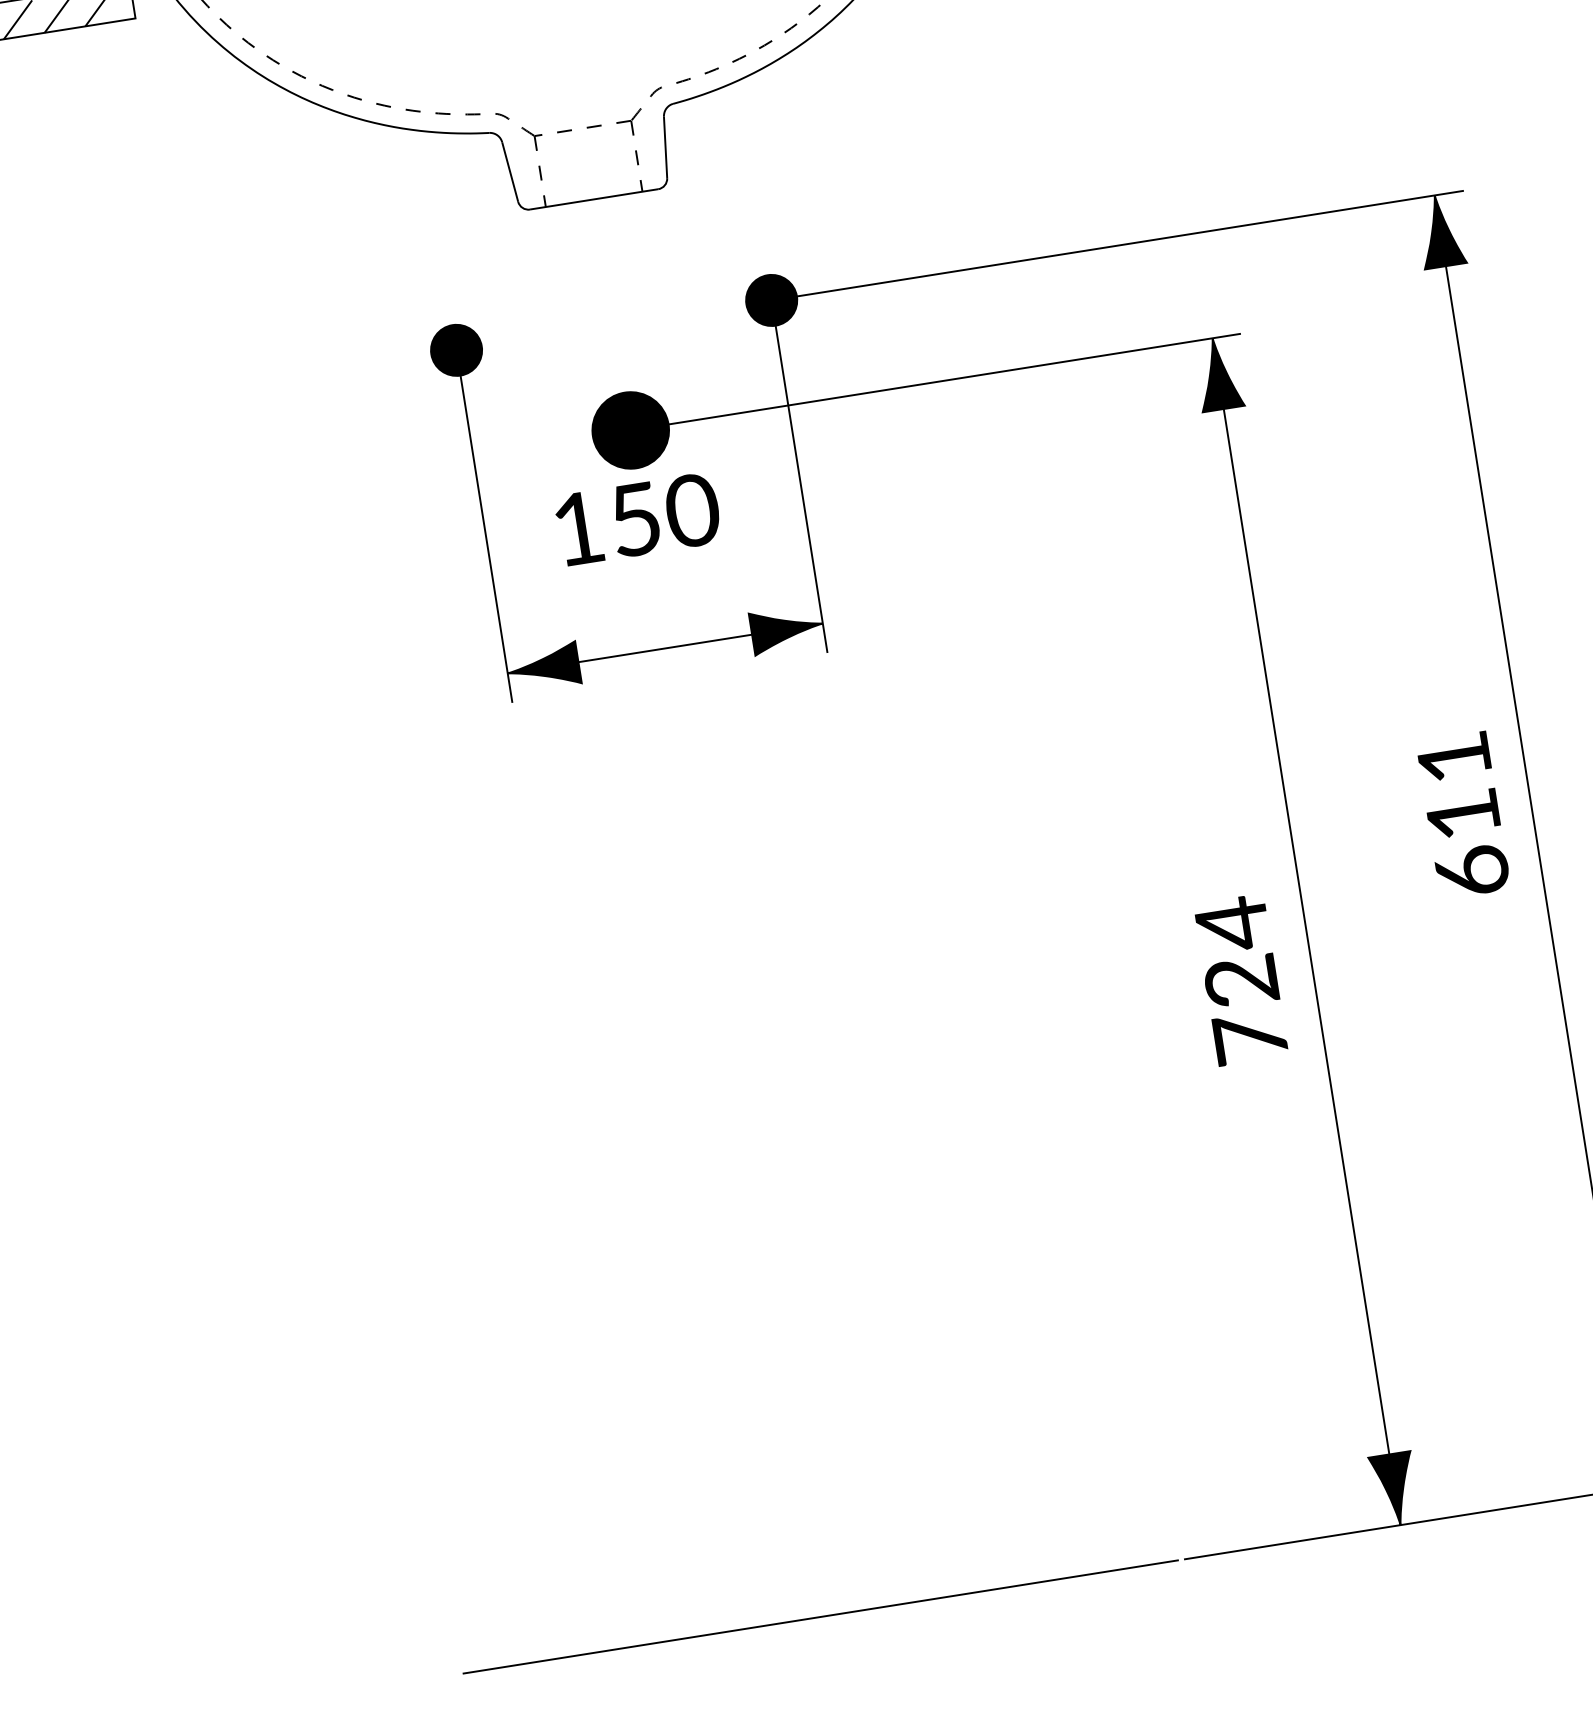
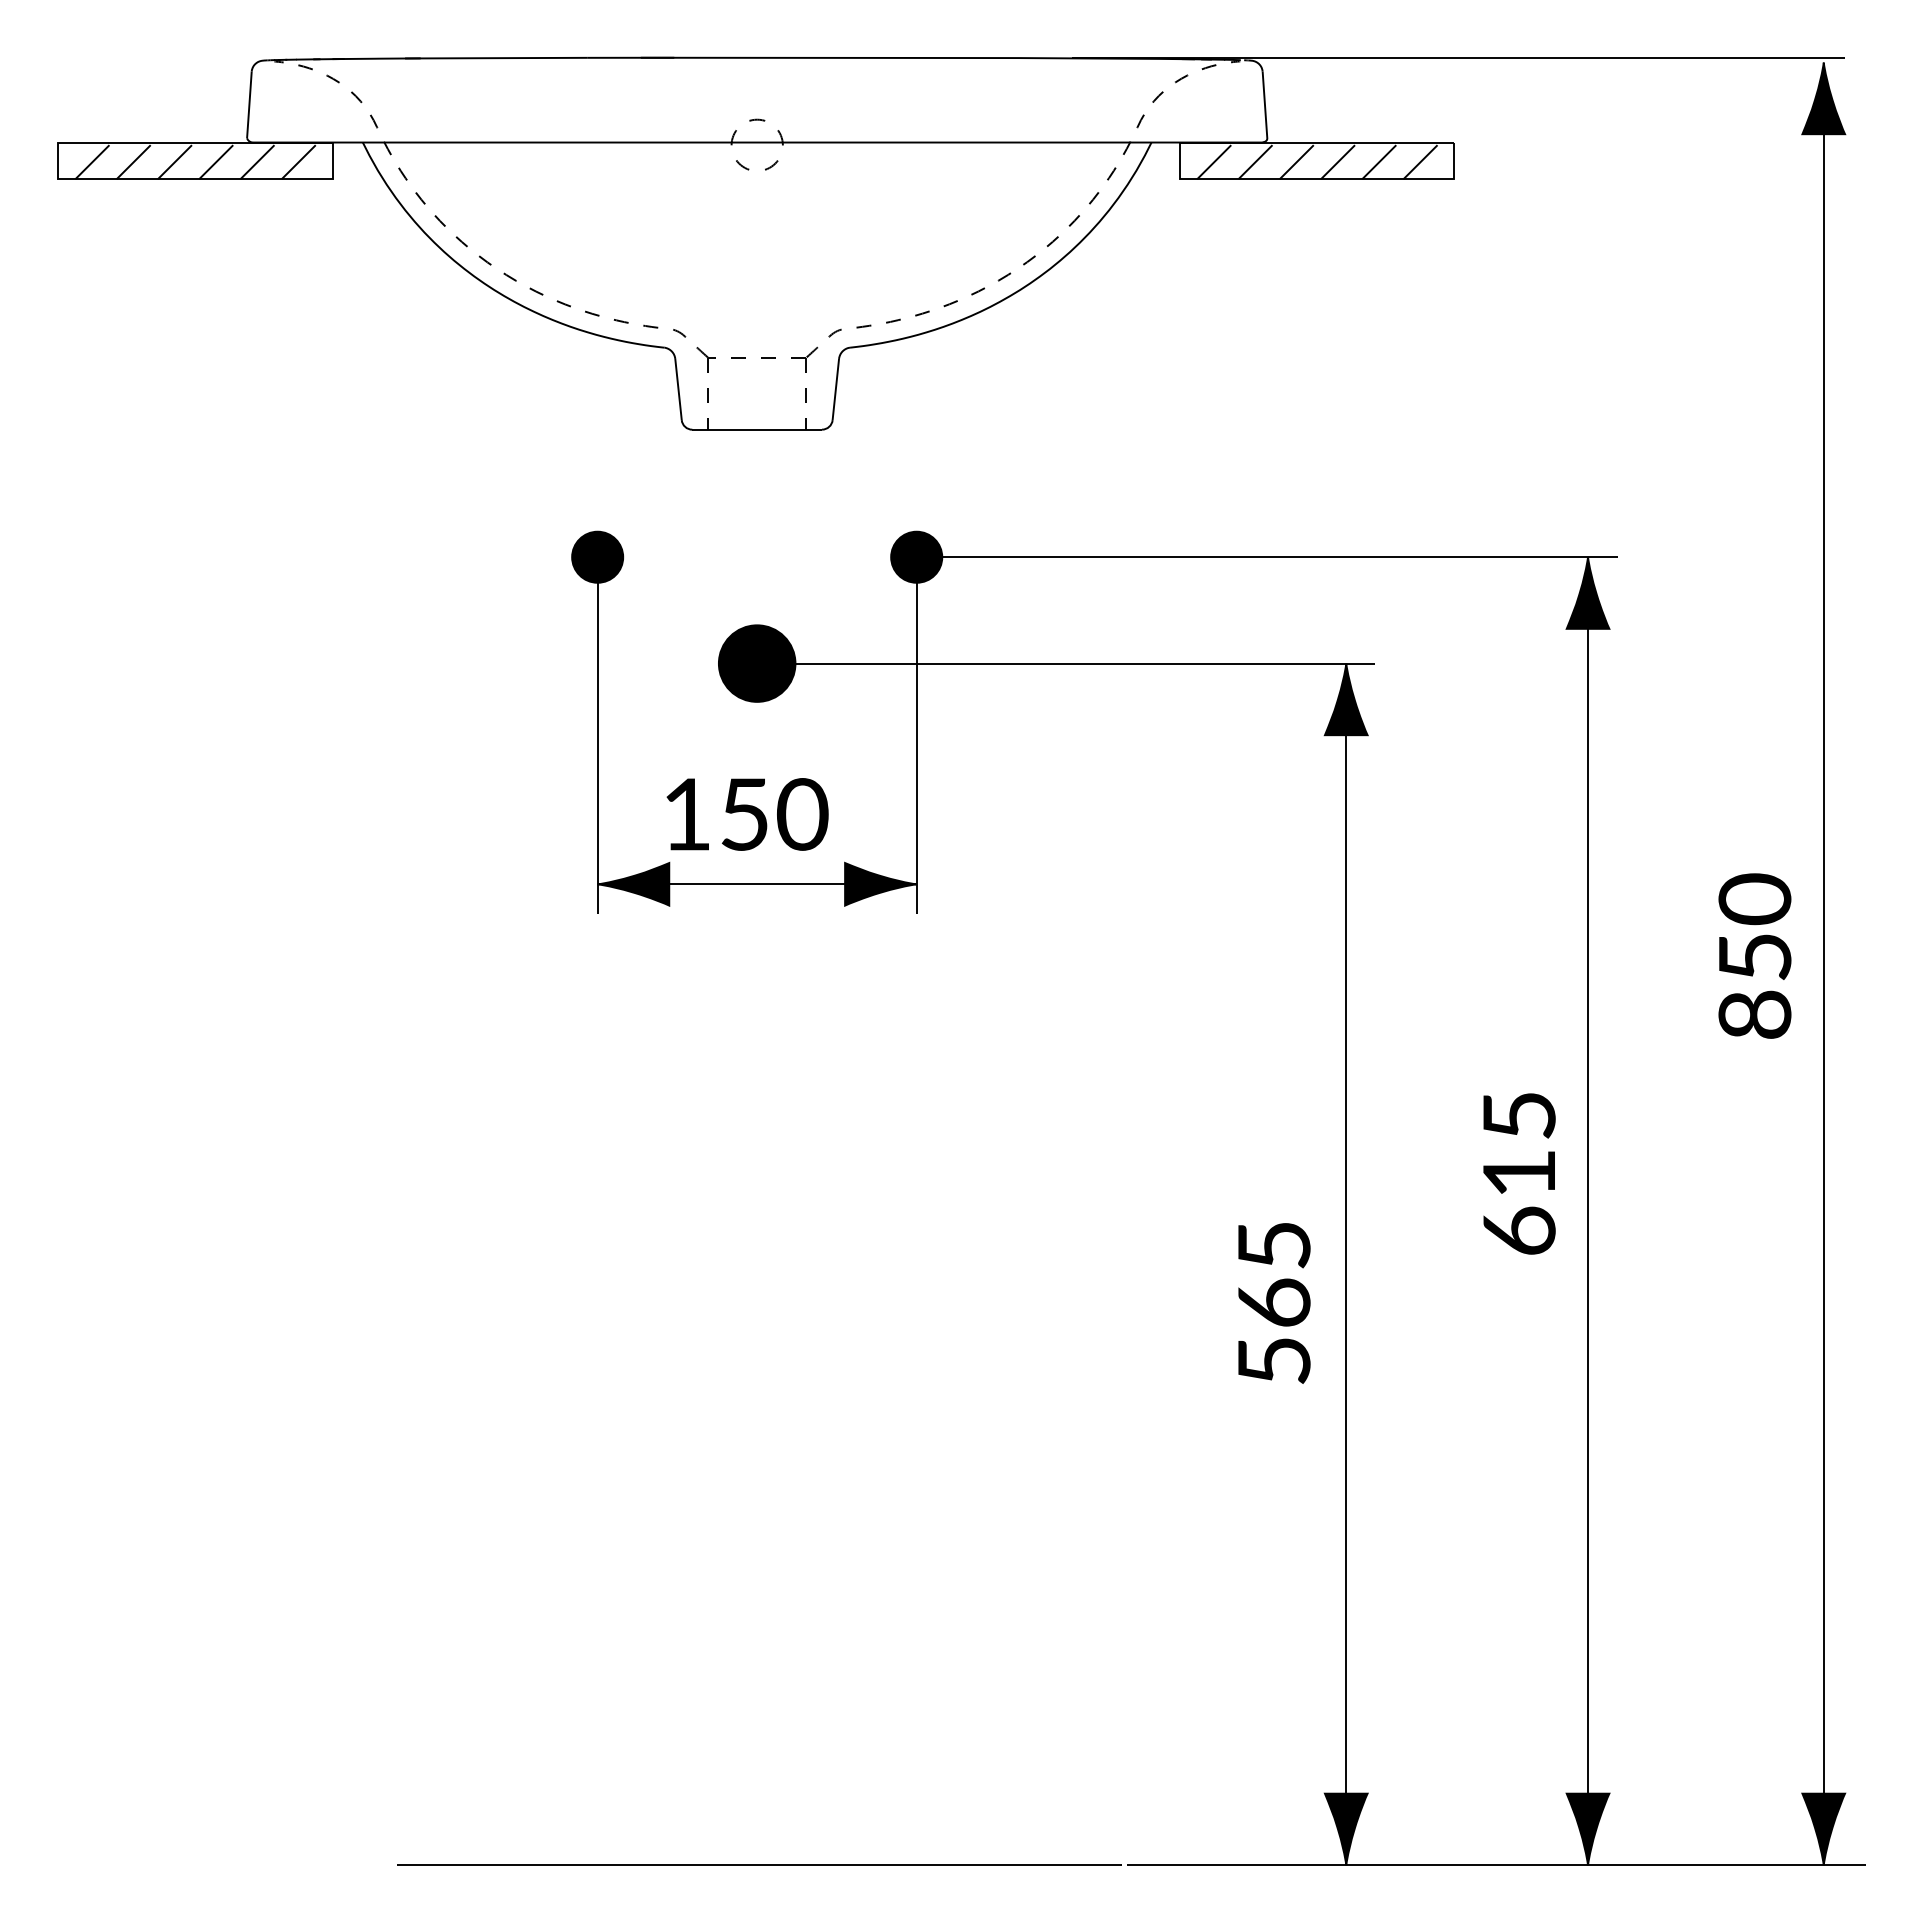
text: (638, 519) -> (747, 814), moved
text: (1454, 757) -> (1519, 1115), 611 -> 615
text: (1240, 979) -> (1273, 1301), 724 -> 565

